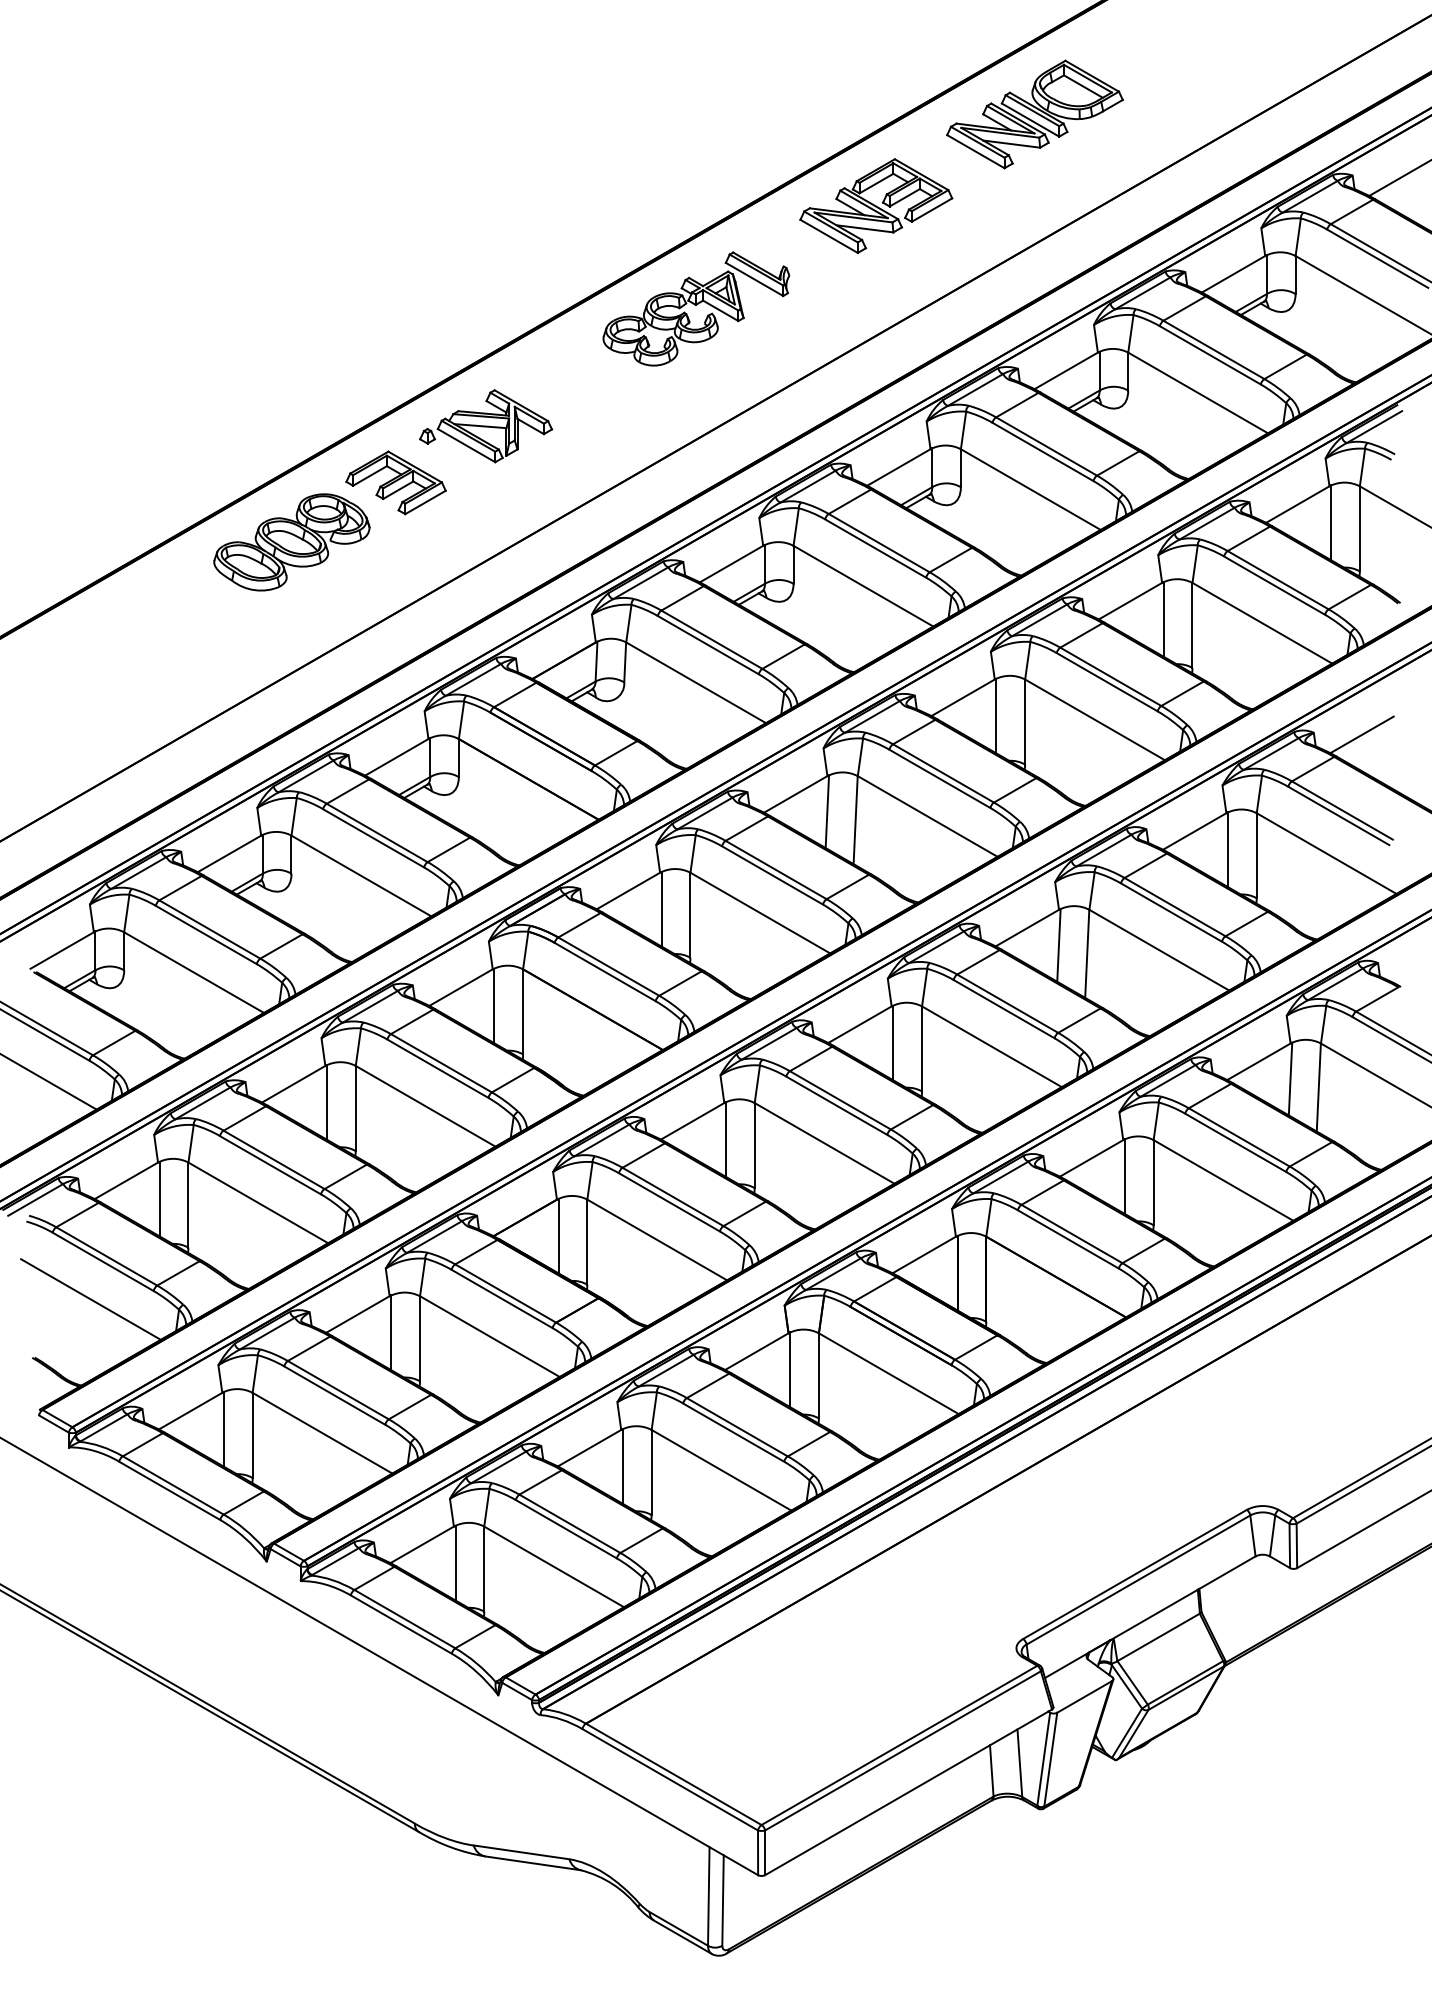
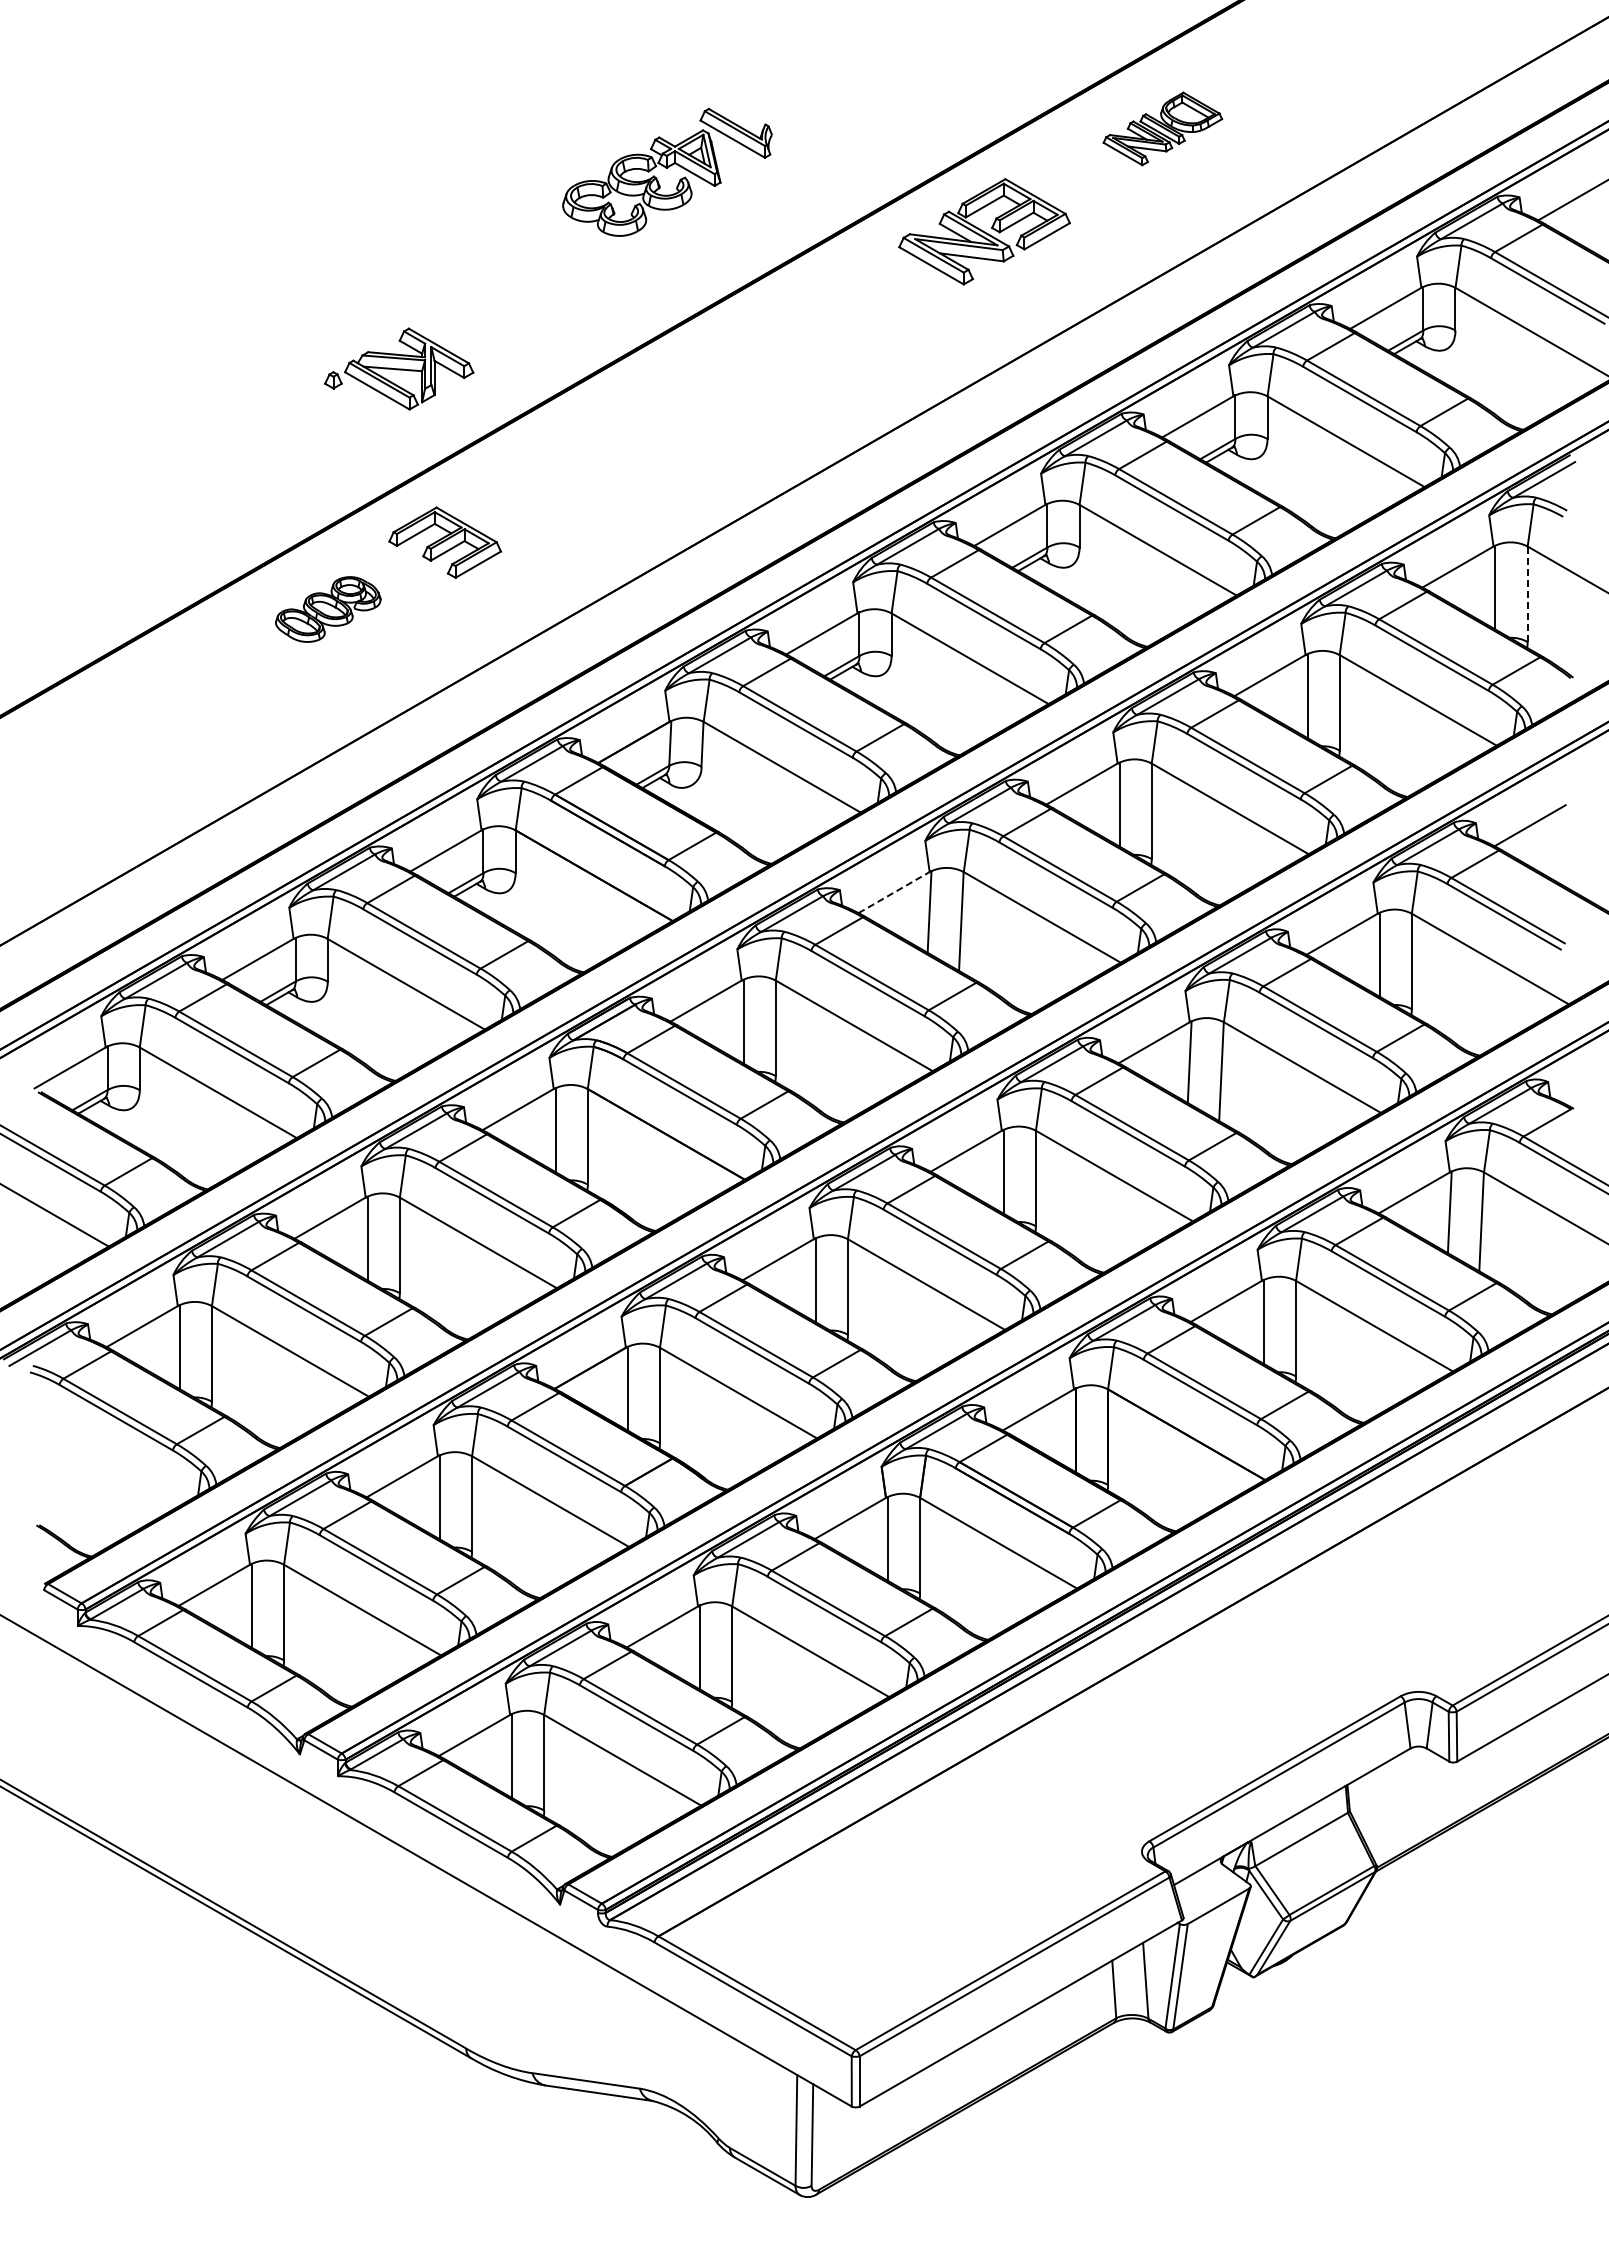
part: (1034, 114) -> (1162, 128), size x0.6
part: (696, 308) -> (667, 171), moved
part: (486, 425) -> (399, 368), moved
line: (1359, 529) -> (1527, 594), solid -> dashed
part: (292, 542) -> (328, 609), size x0.6
line: (796, 794) -> (894, 892), solid -> dashed
line: (91, 1299) -> (102, 1459), removed

